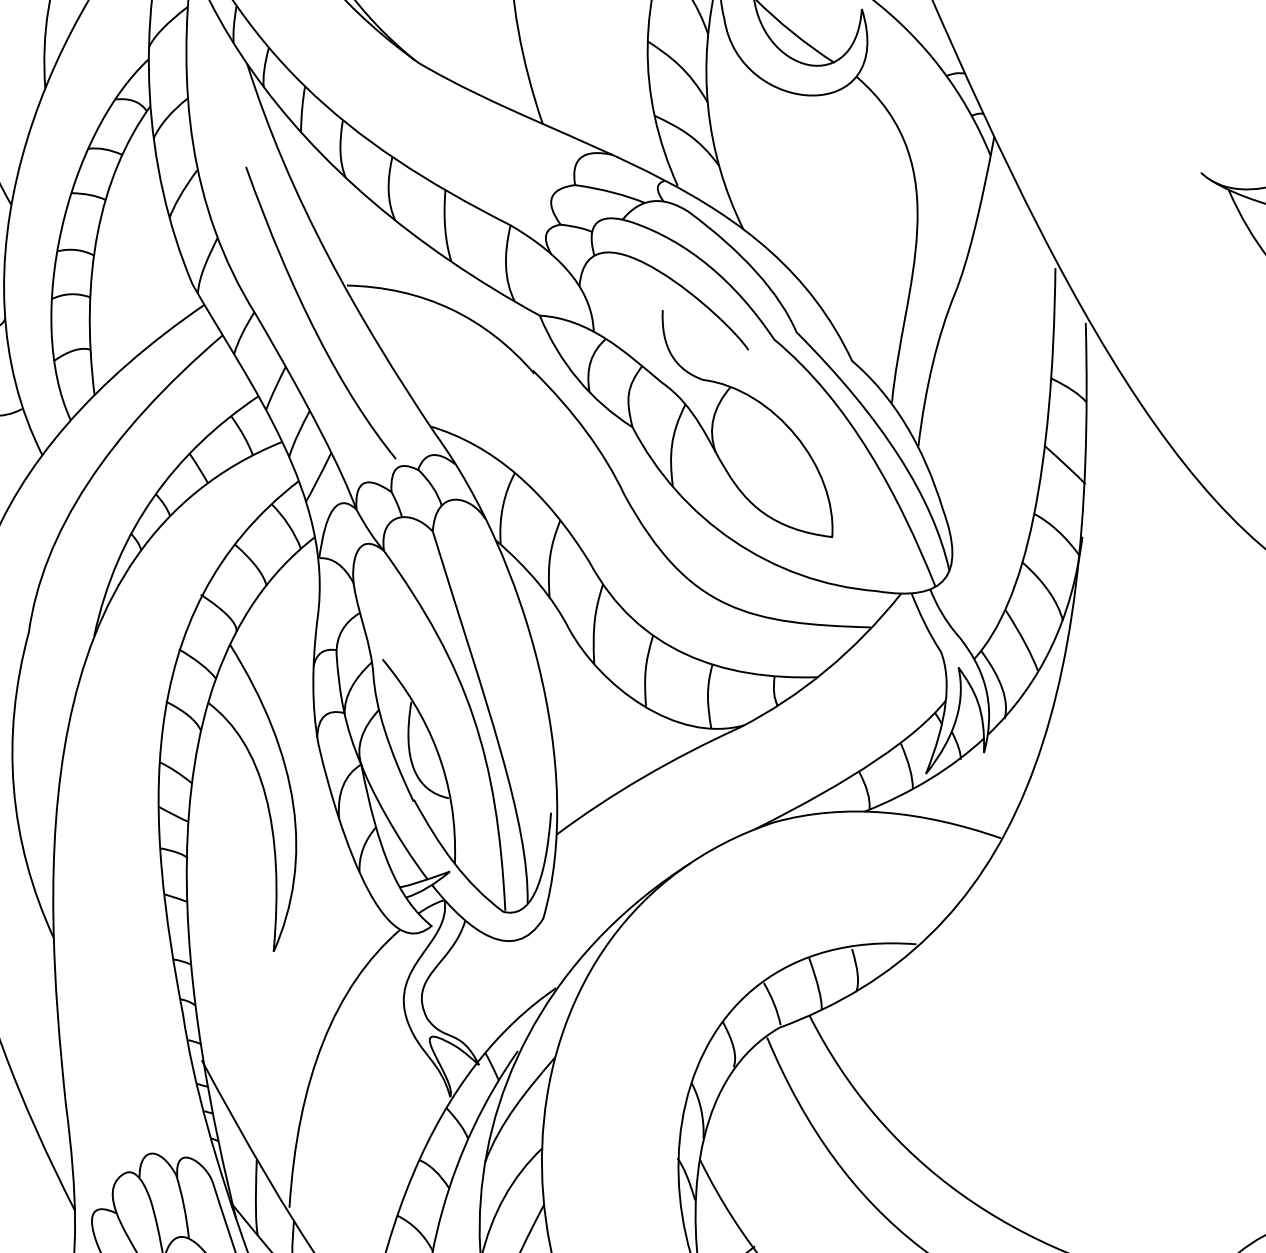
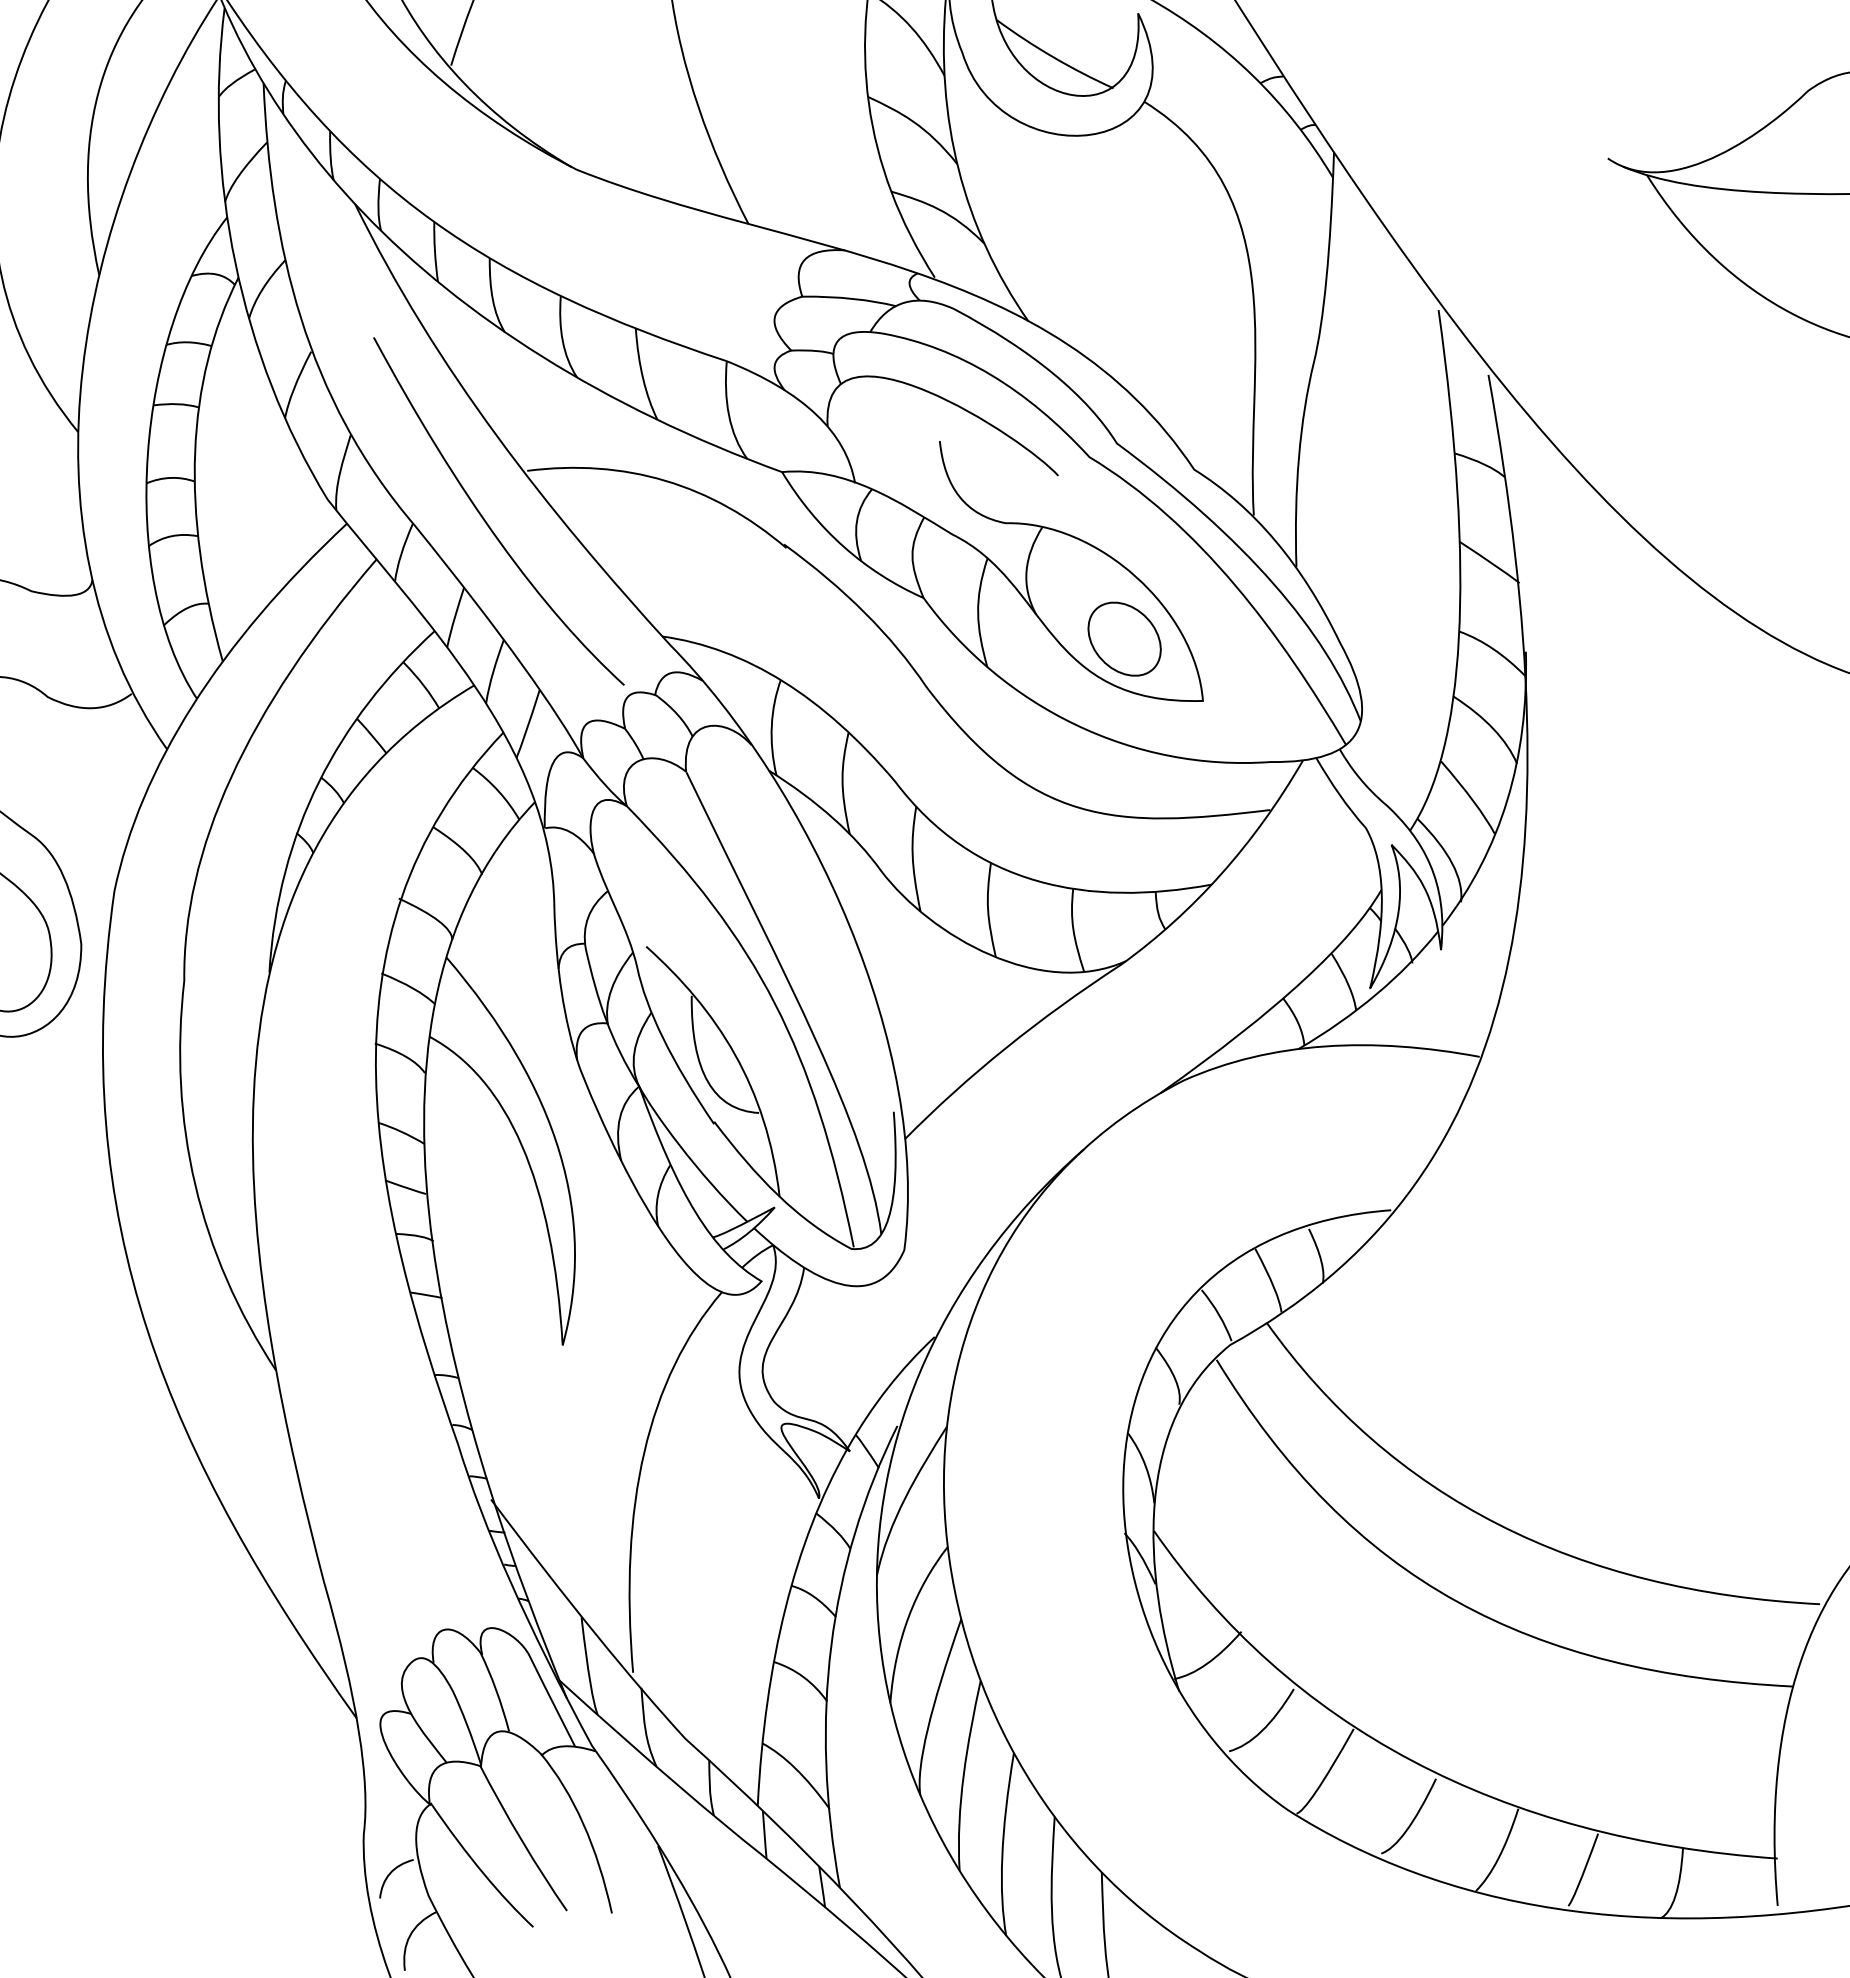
part: (779, 480) -> (1124, 638), added

